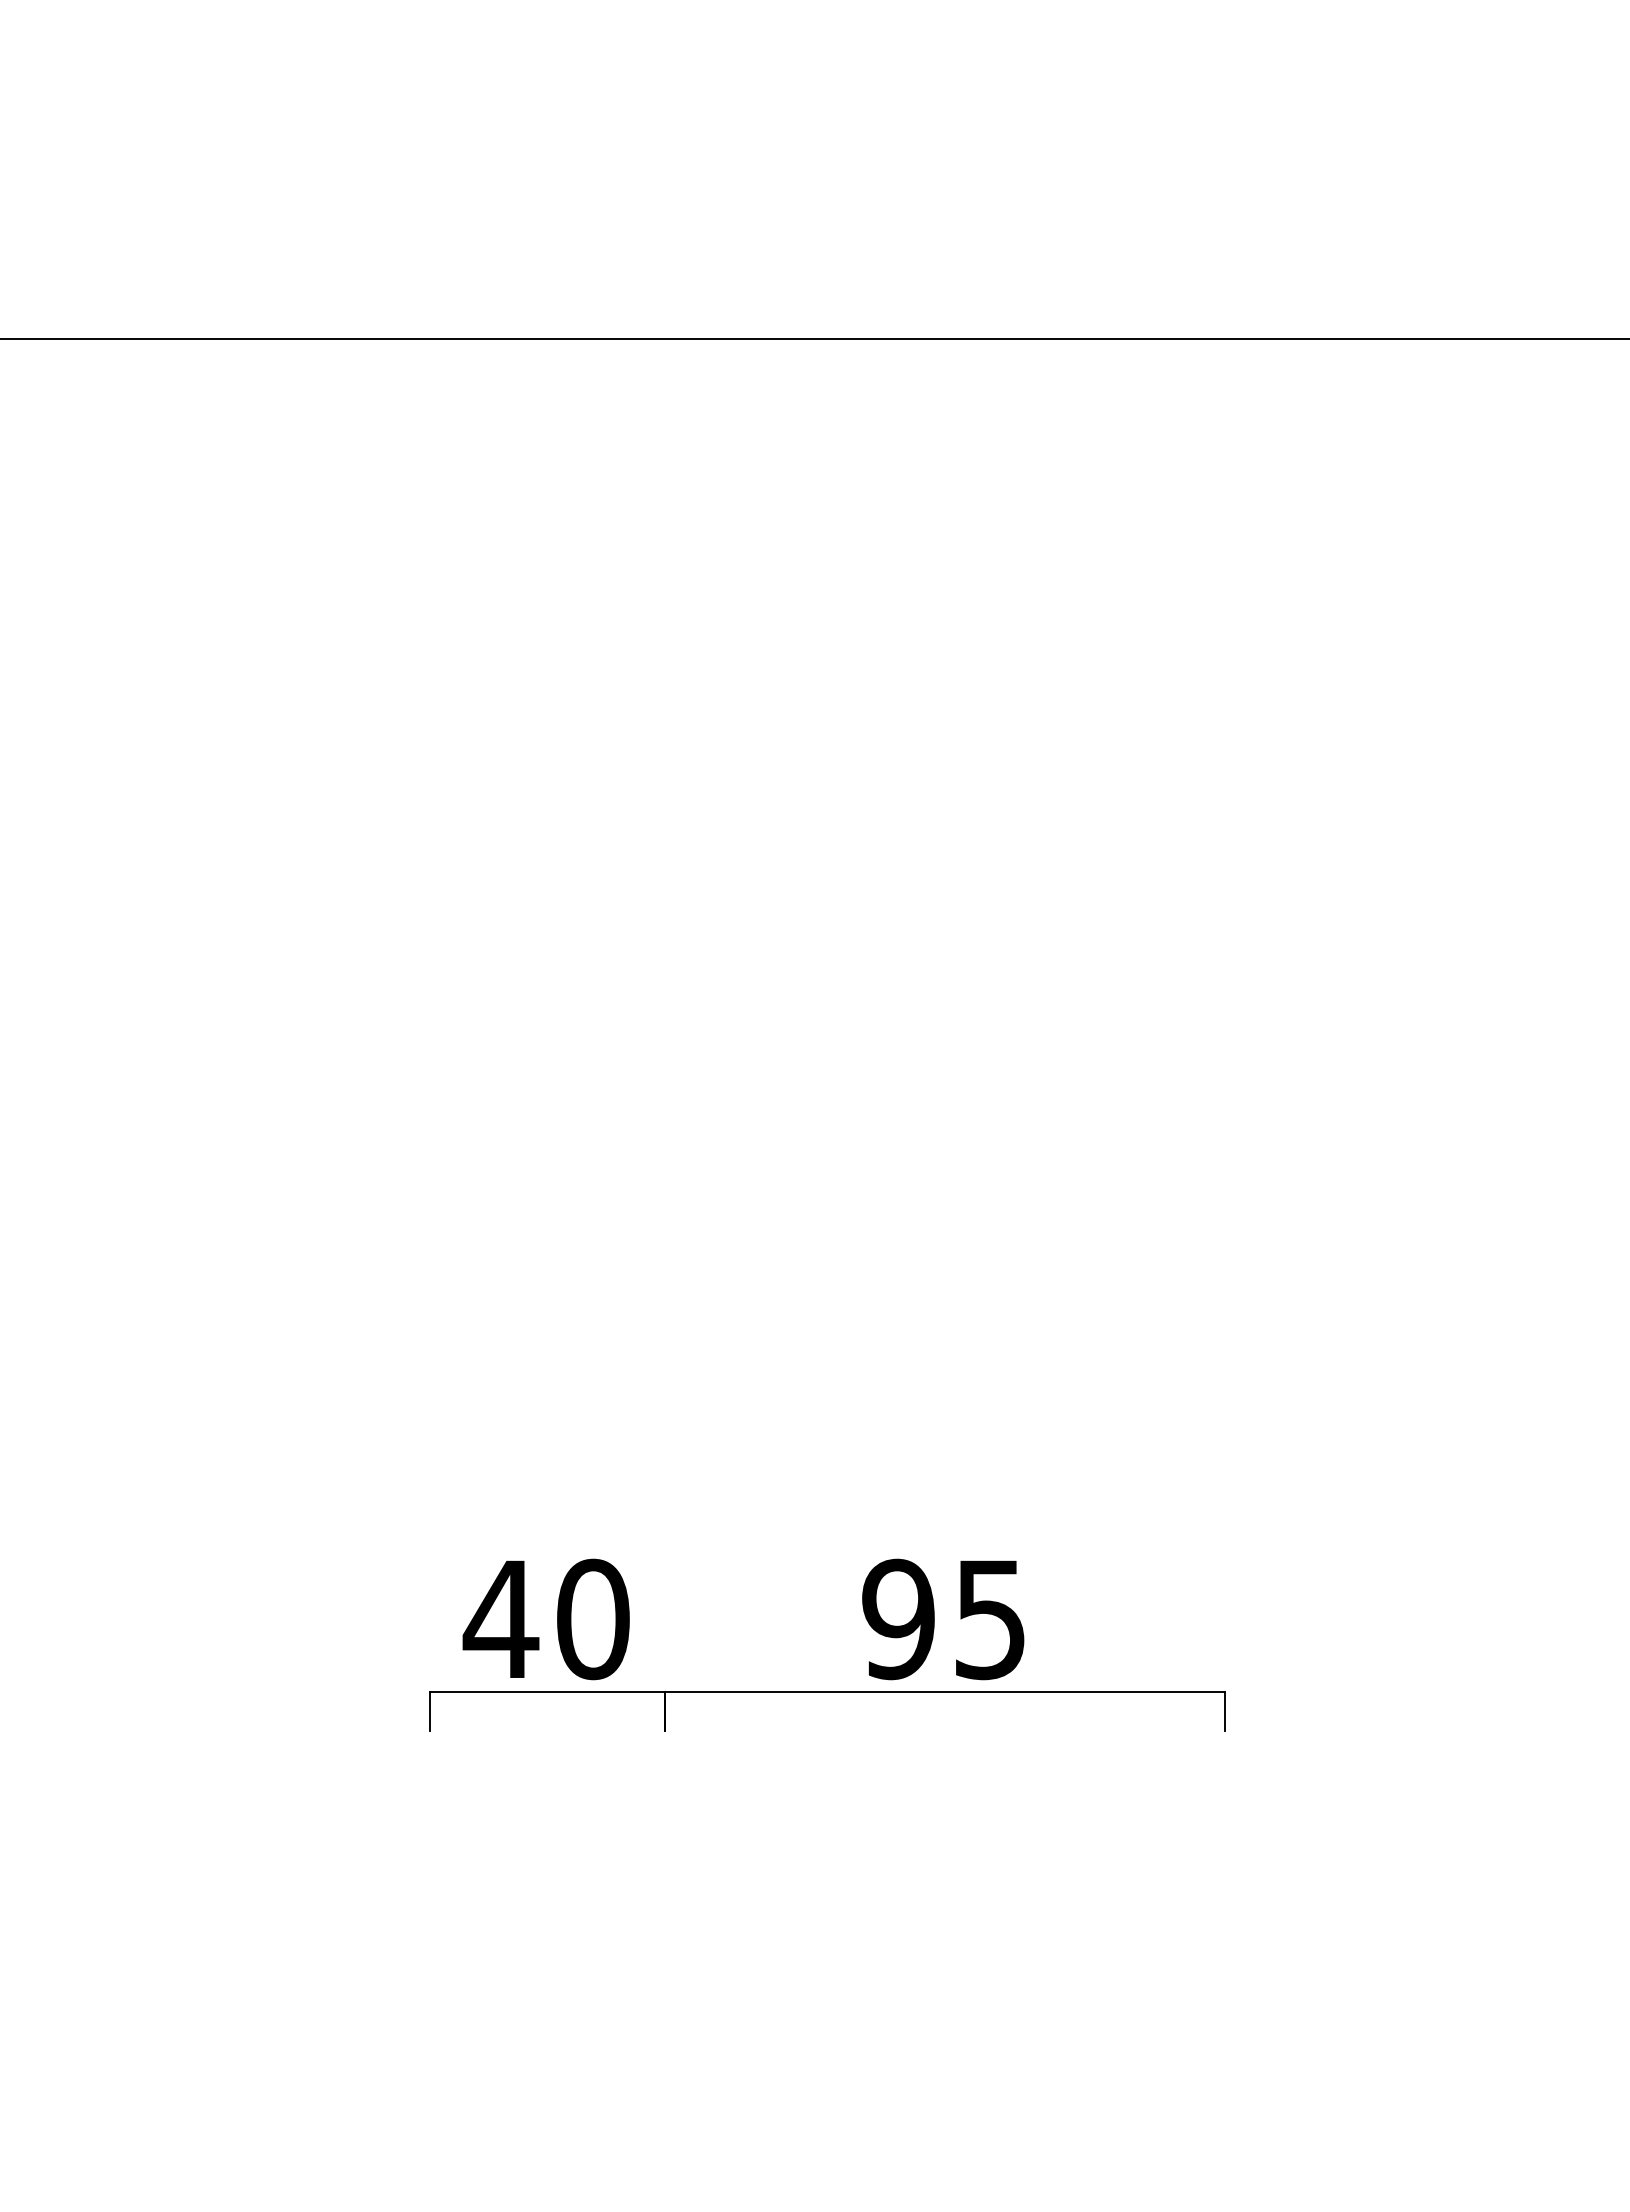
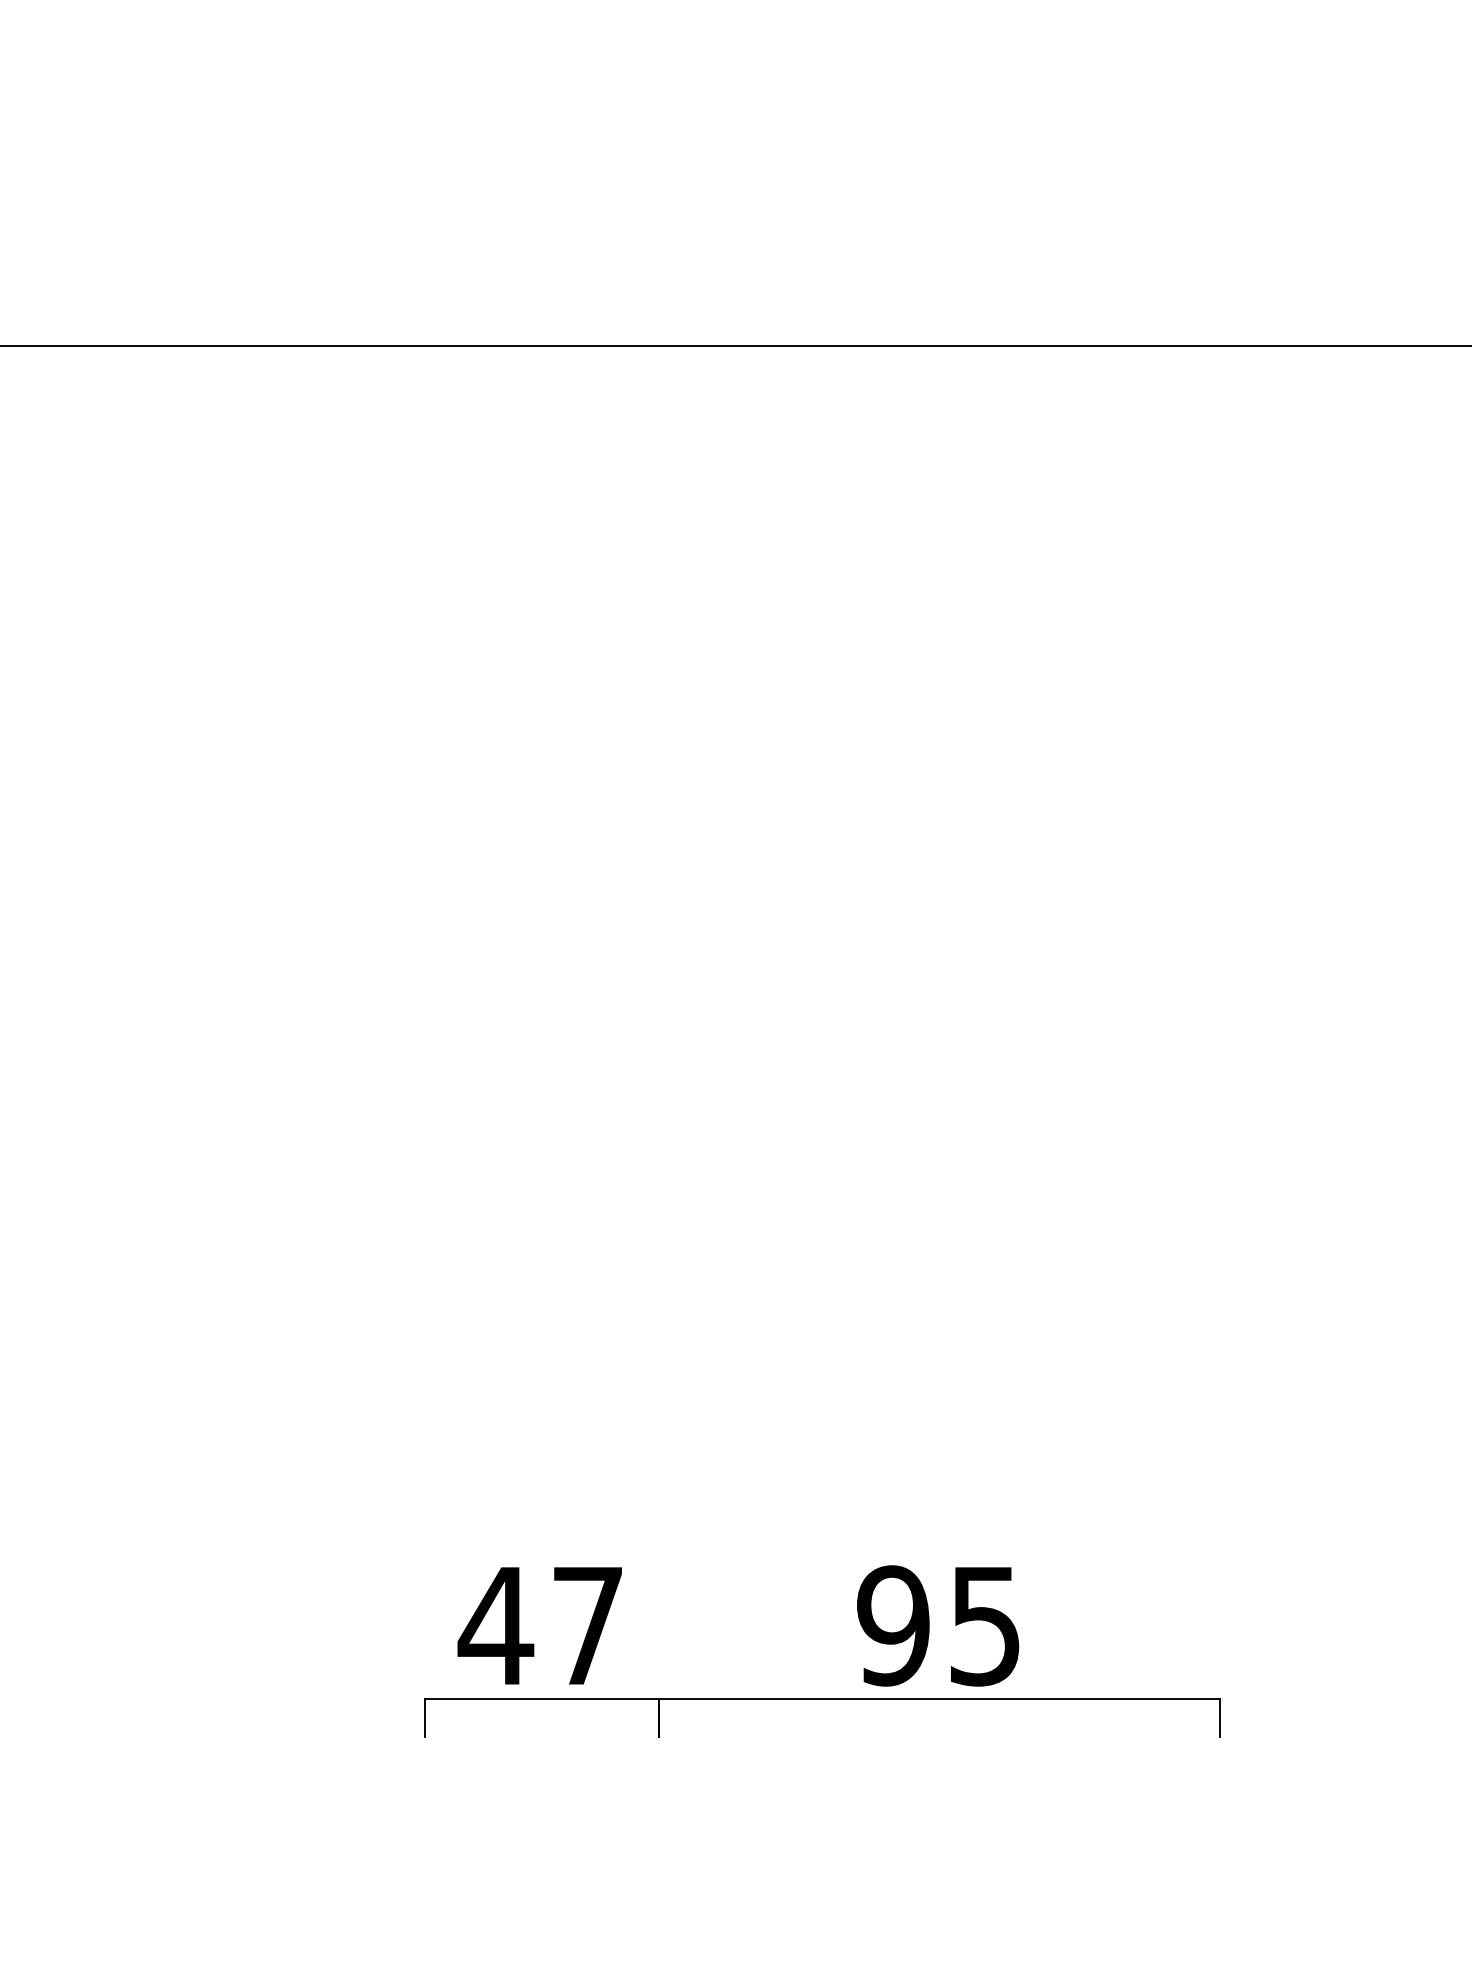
text: (593, 1619) -> (588, 1626), 40 -> 47

